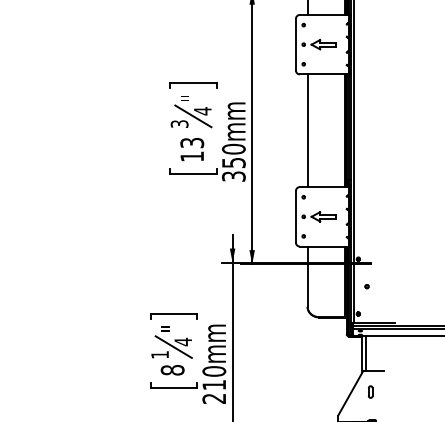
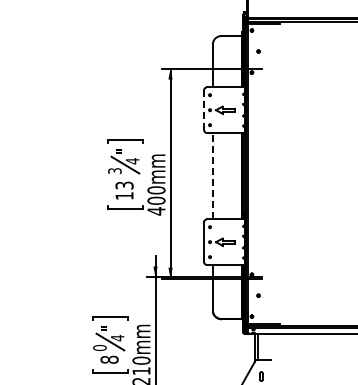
line: (296, 45) -> (204, 110), solid -> dashed
line: (308, 129) -> (213, 175), solid -> dashed
text: (233, 168) -> (156, 205), 350mm -> 400mm
text: (159, 354) -> (99, 347), 1 -> 0

